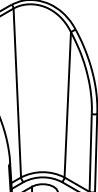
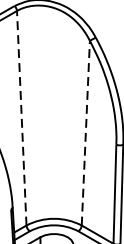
line: (17, 93) -> (21, 118), solid -> dashed
line: (67, 104) -> (85, 132), solid -> dashed

